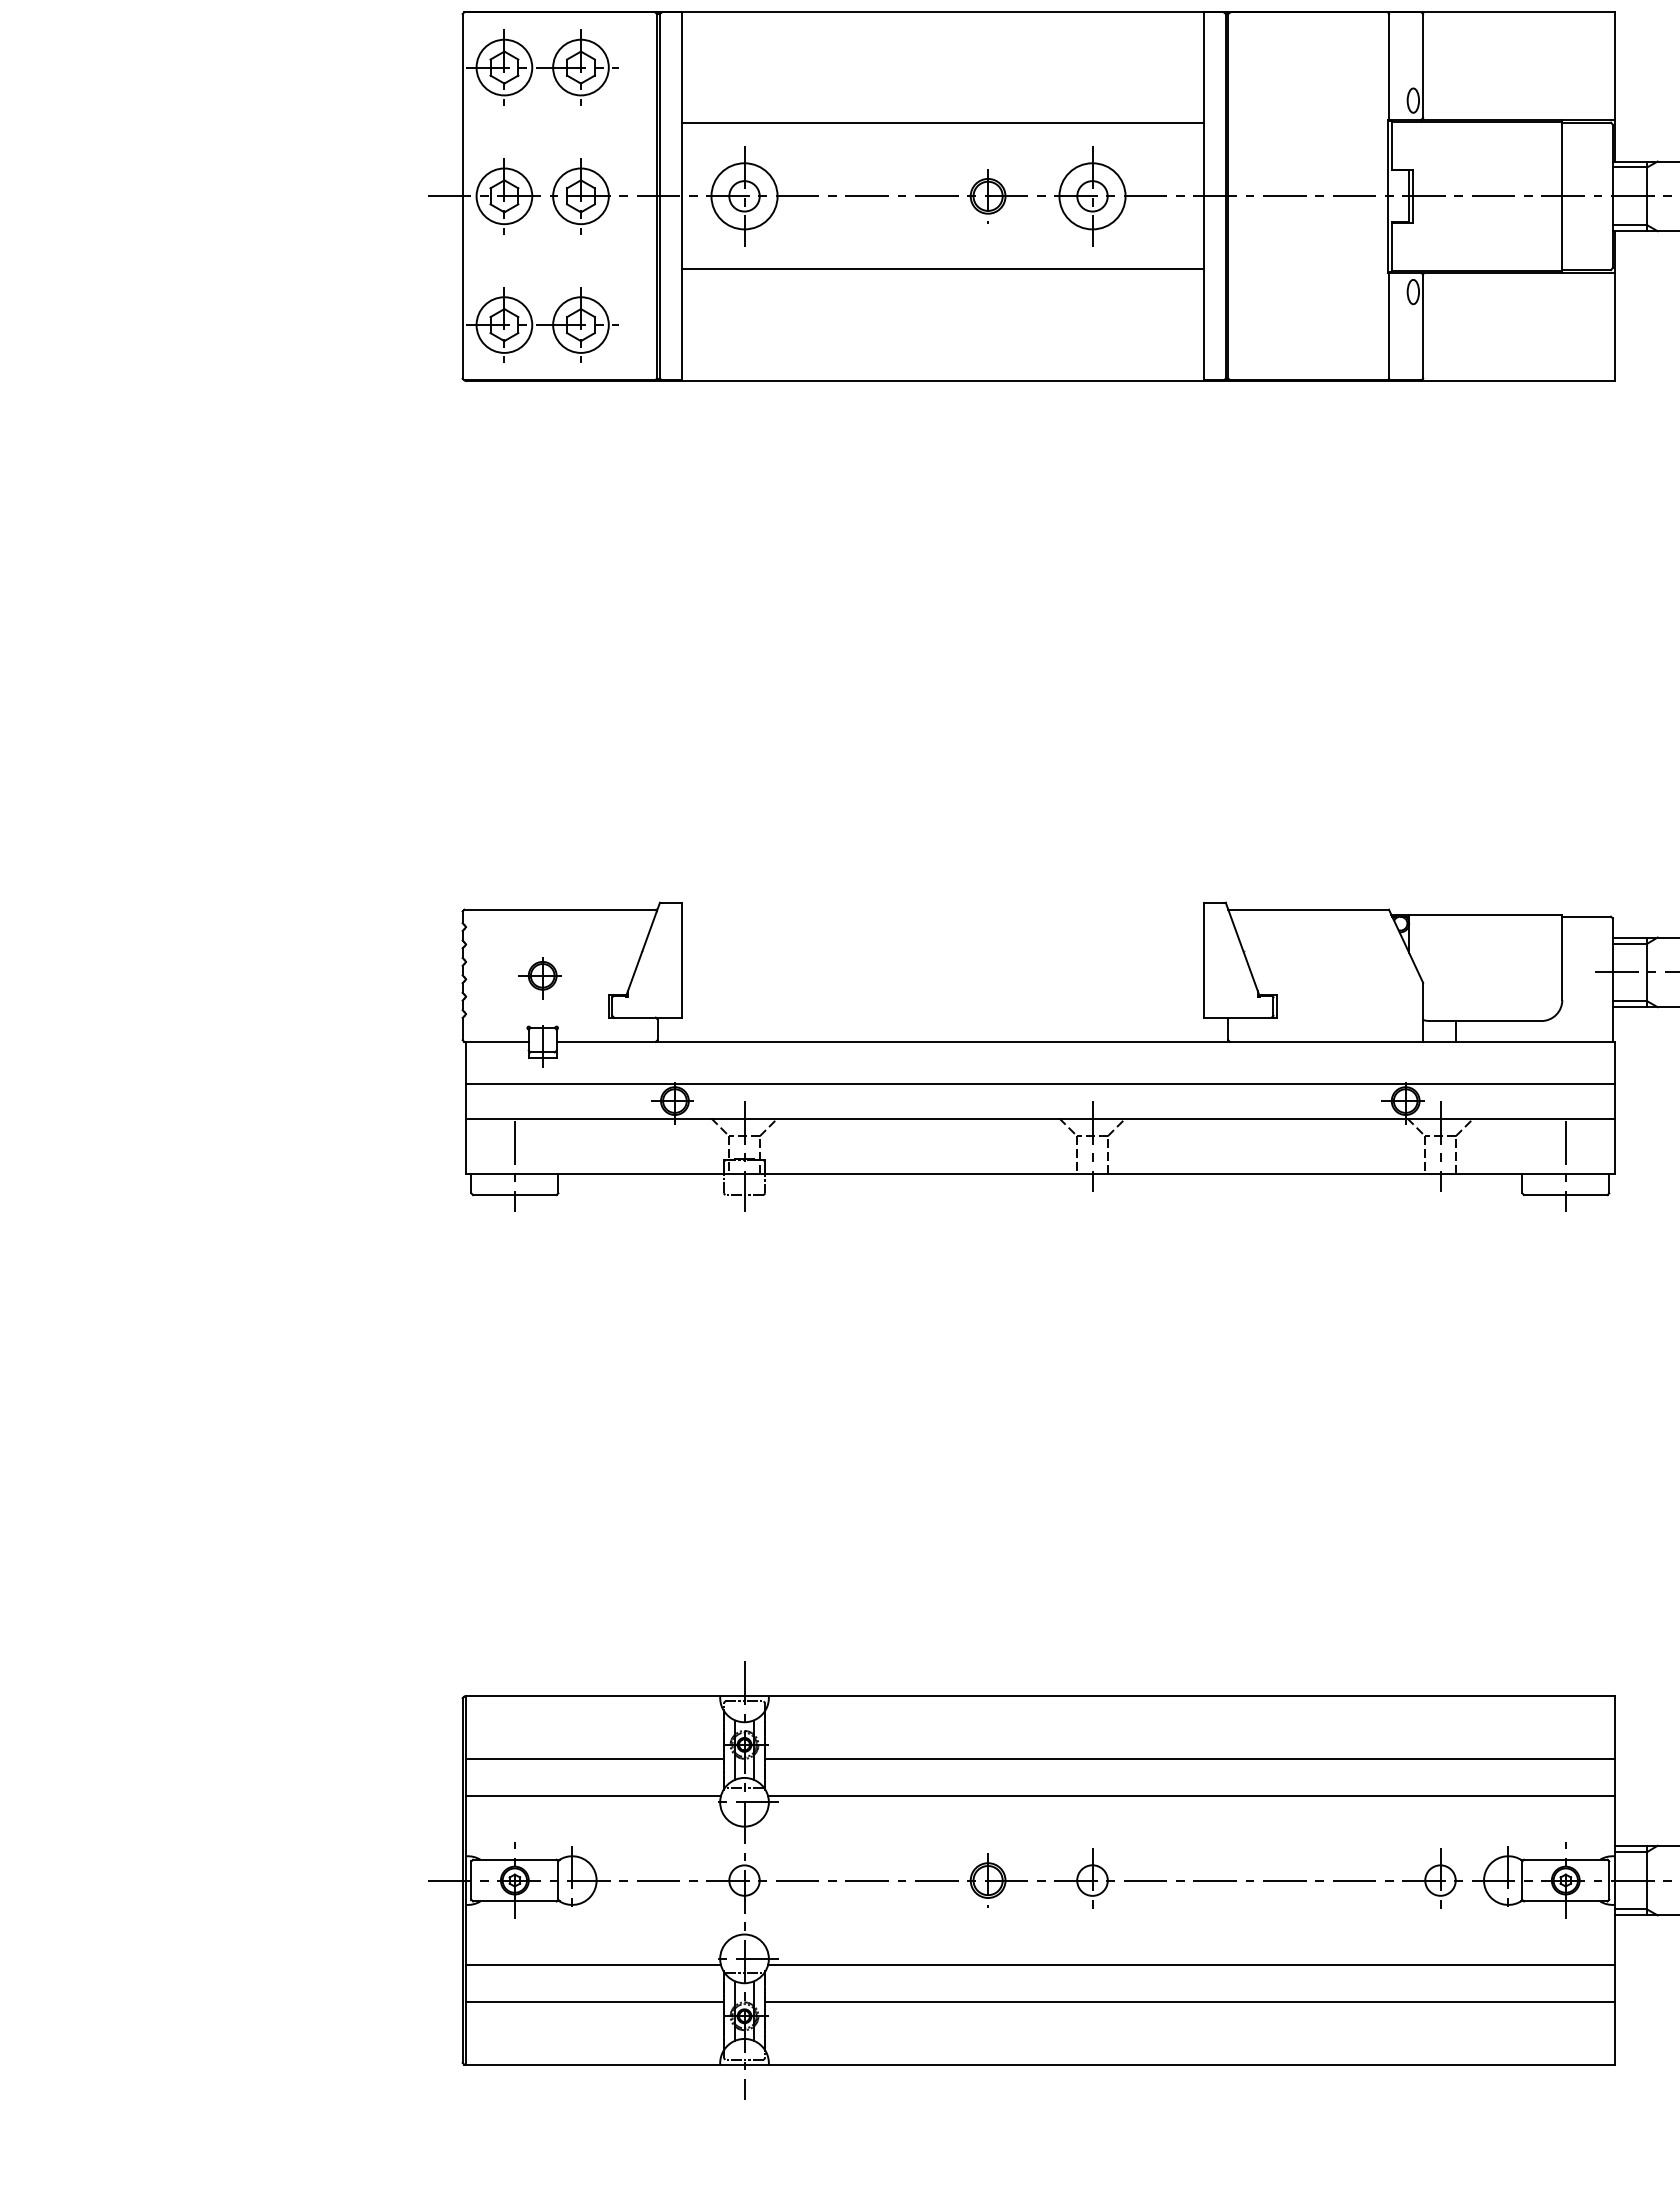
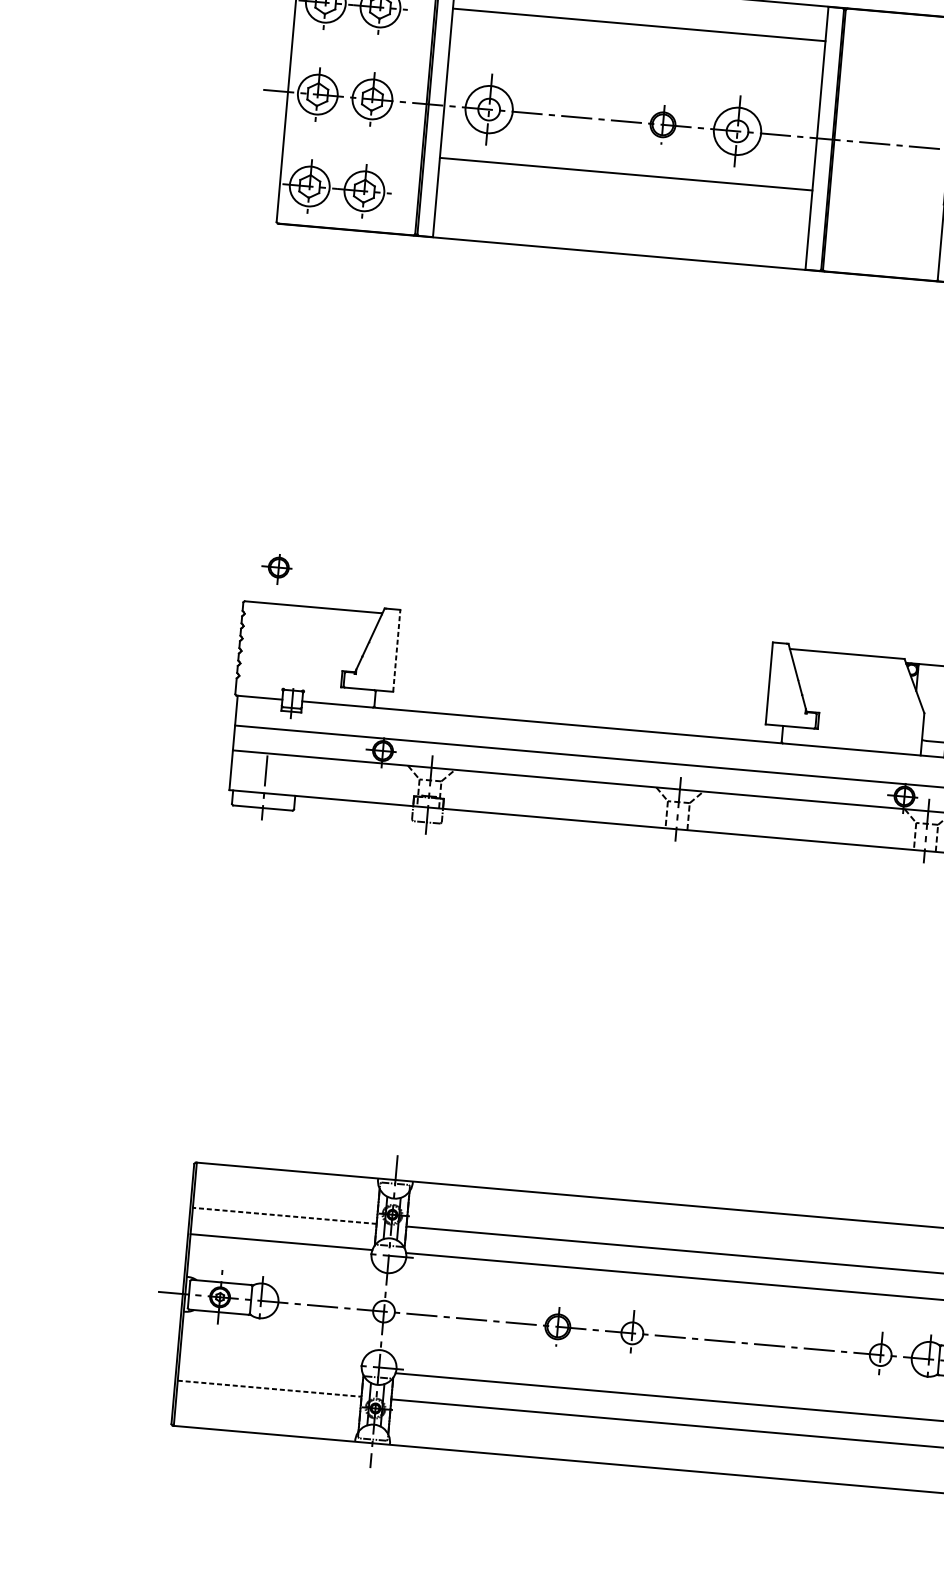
line: (942, 123) -> (638, 25), moved
line: (681, 959) -> (396, 650), solid -> dashed
part: (539, 978) -> (276, 569), moved
line: (594, 1759) -> (284, 1215), solid -> dashed
line: (593, 1964) -> (270, 1362), removed
line: (594, 2001) -> (269, 1388), solid -> dashed

